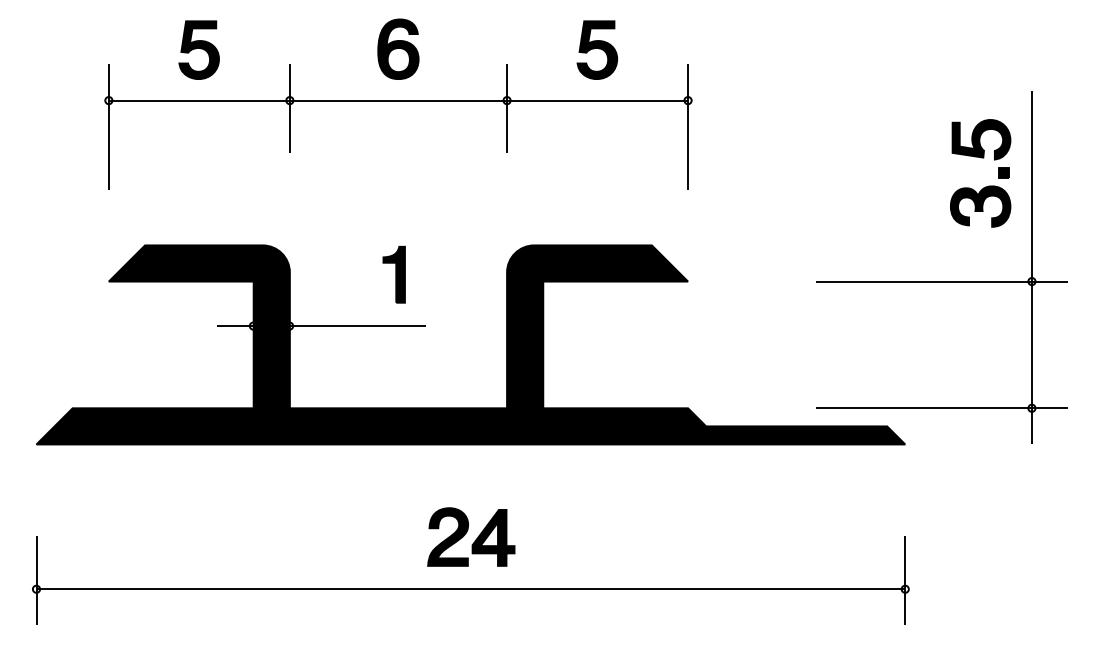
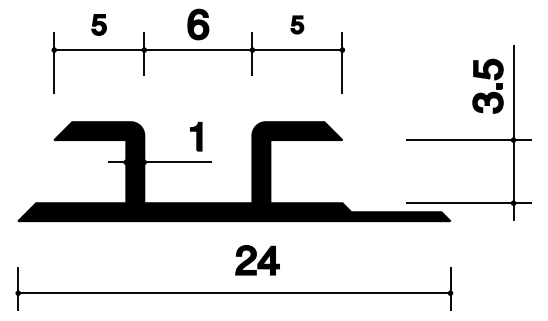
part: (197, 49) -> (98, 24), size x0.7
part: (597, 49) -> (297, 24), size x0.6
part: (471, 537) -> (257, 260), moved

